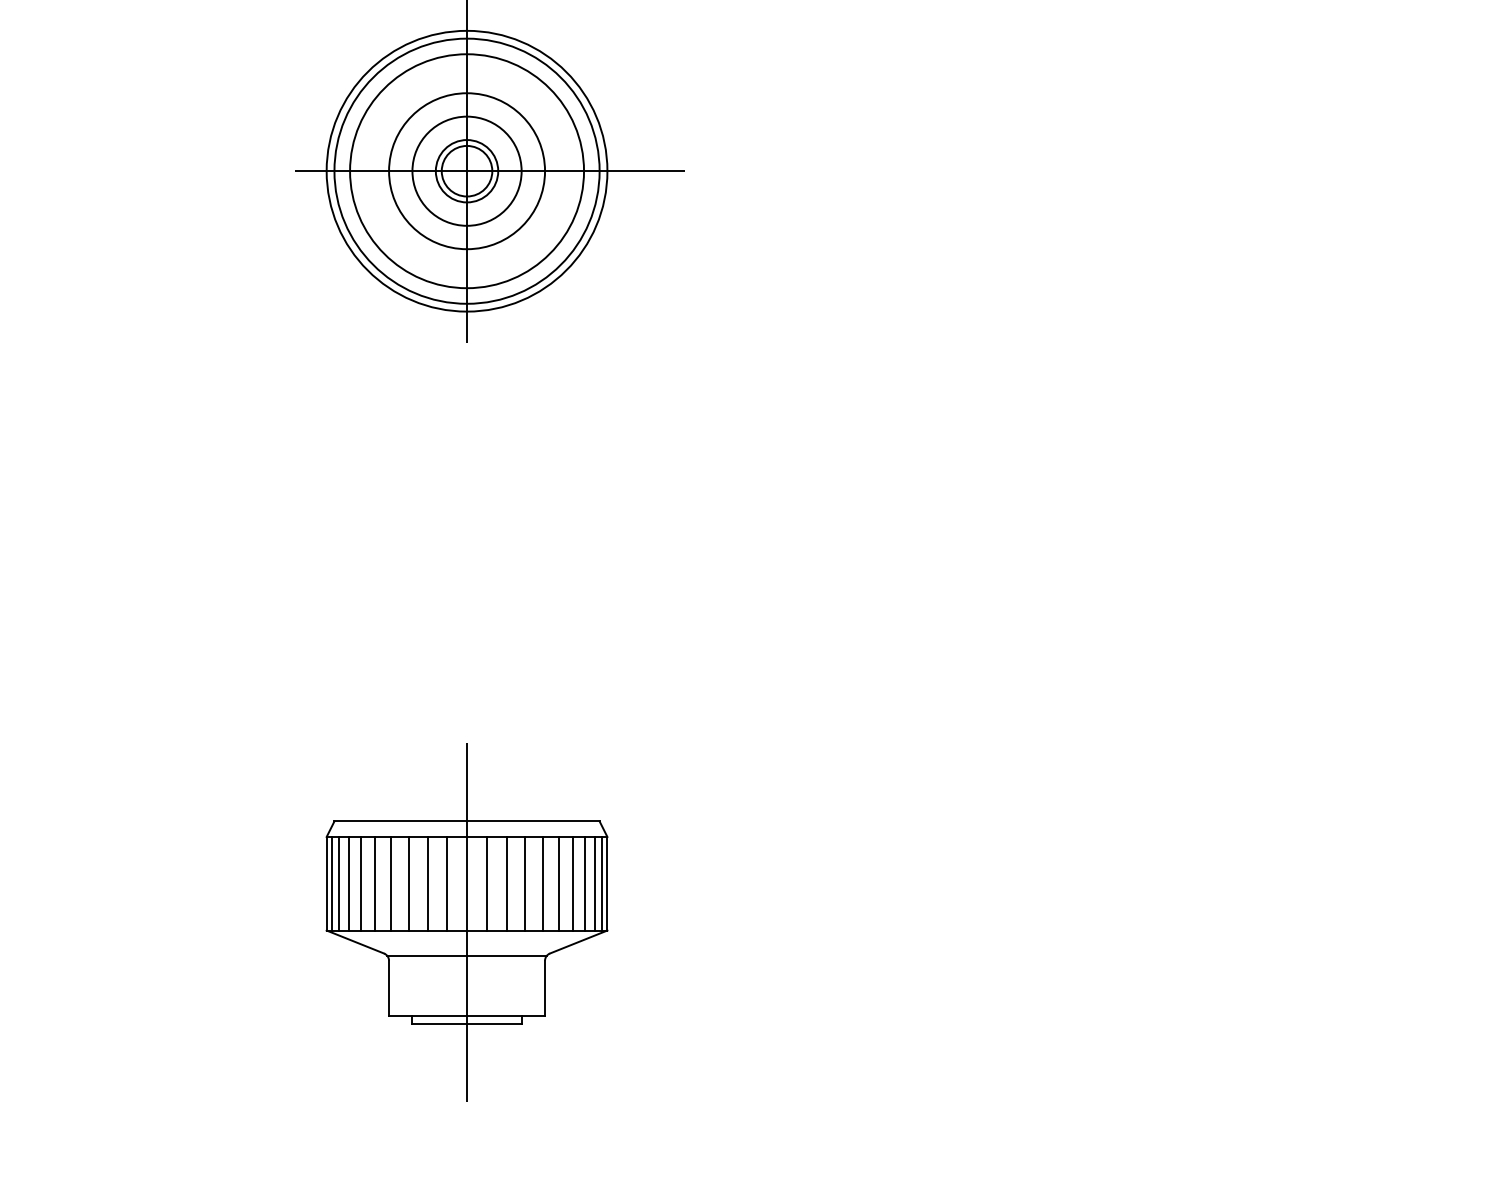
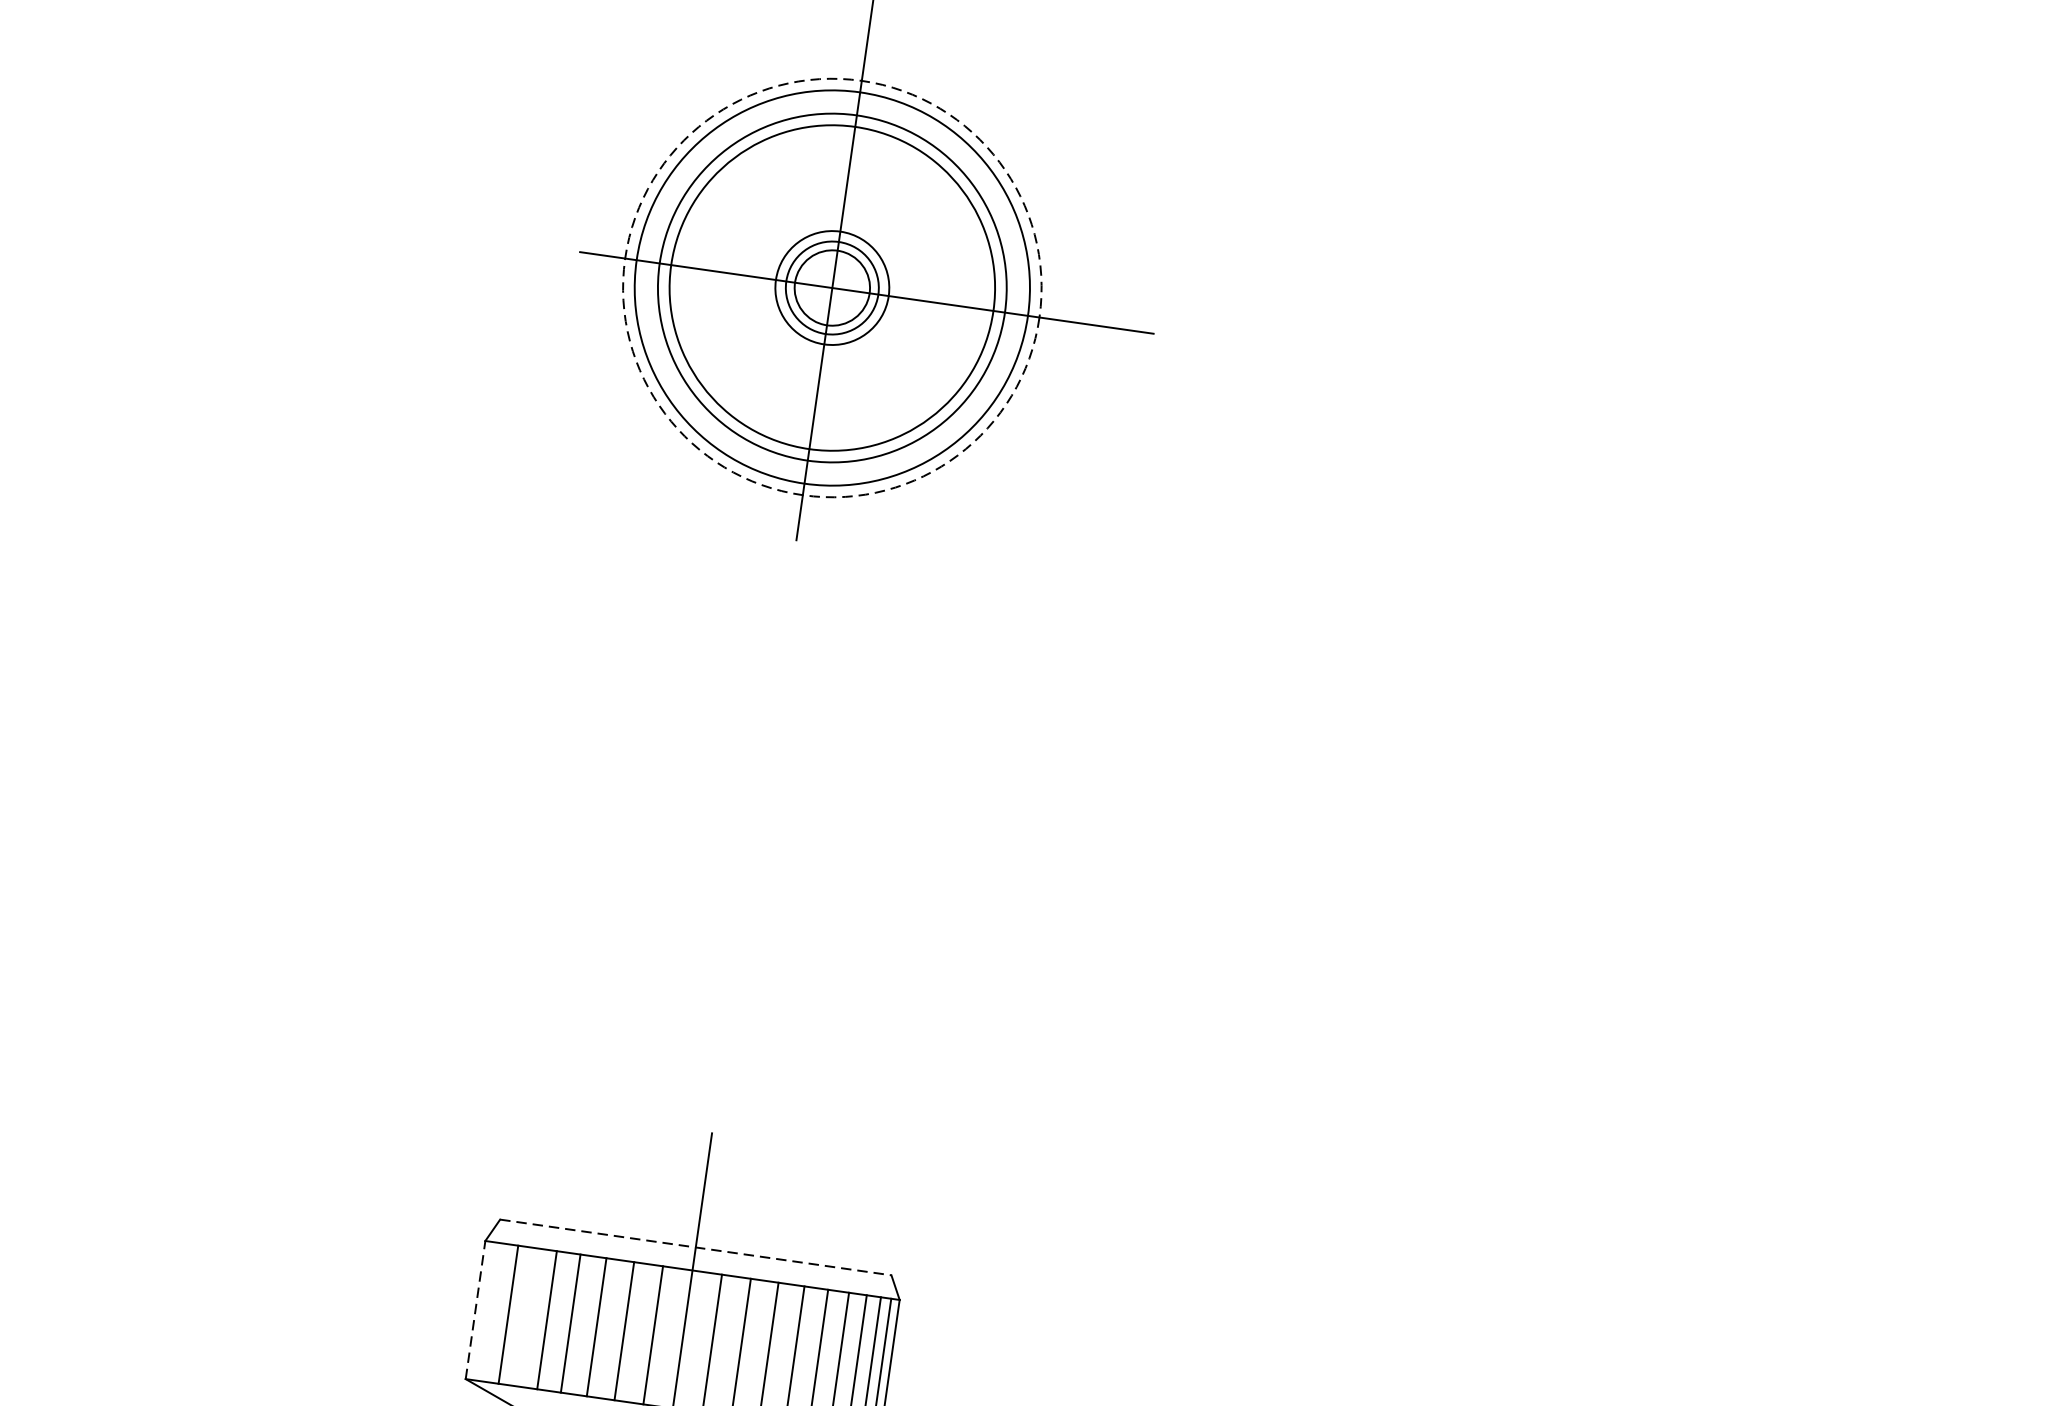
circle: (466, 170) -> (831, 286), size x0.7
circle: (466, 170) -> (831, 286), solid -> dashed
circle: (467, 171) -> (832, 288), size x1.4
line: (467, 821) -> (696, 1247), solid -> dashed
line: (326, 883) -> (475, 1309), solid -> dashed
line: (332, 883) -> (484, 1310), removed
line: (339, 883) -> (494, 1312), removed
line: (360, 883) -> (525, 1316), removed

